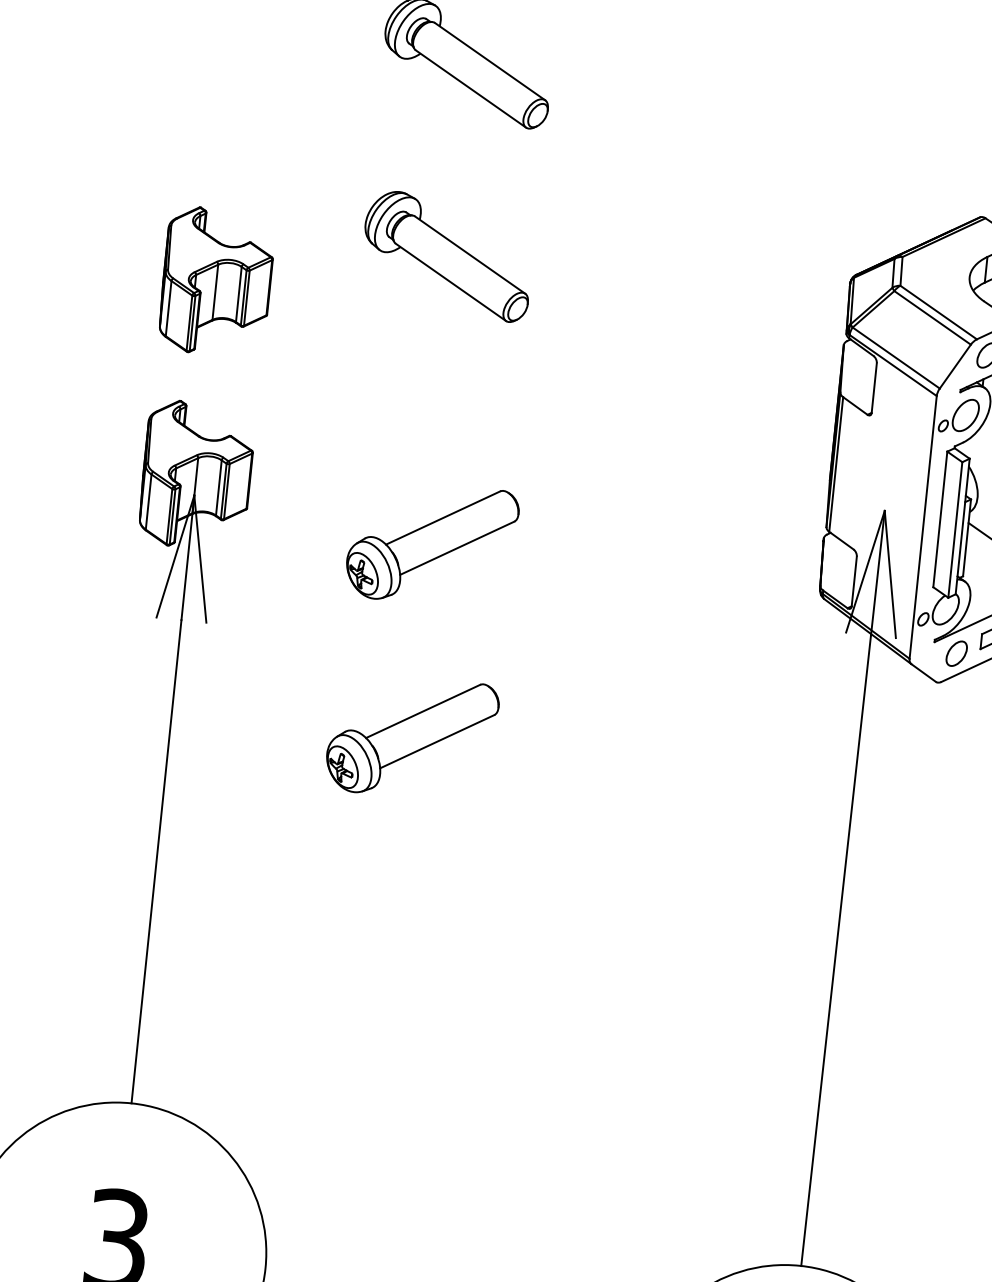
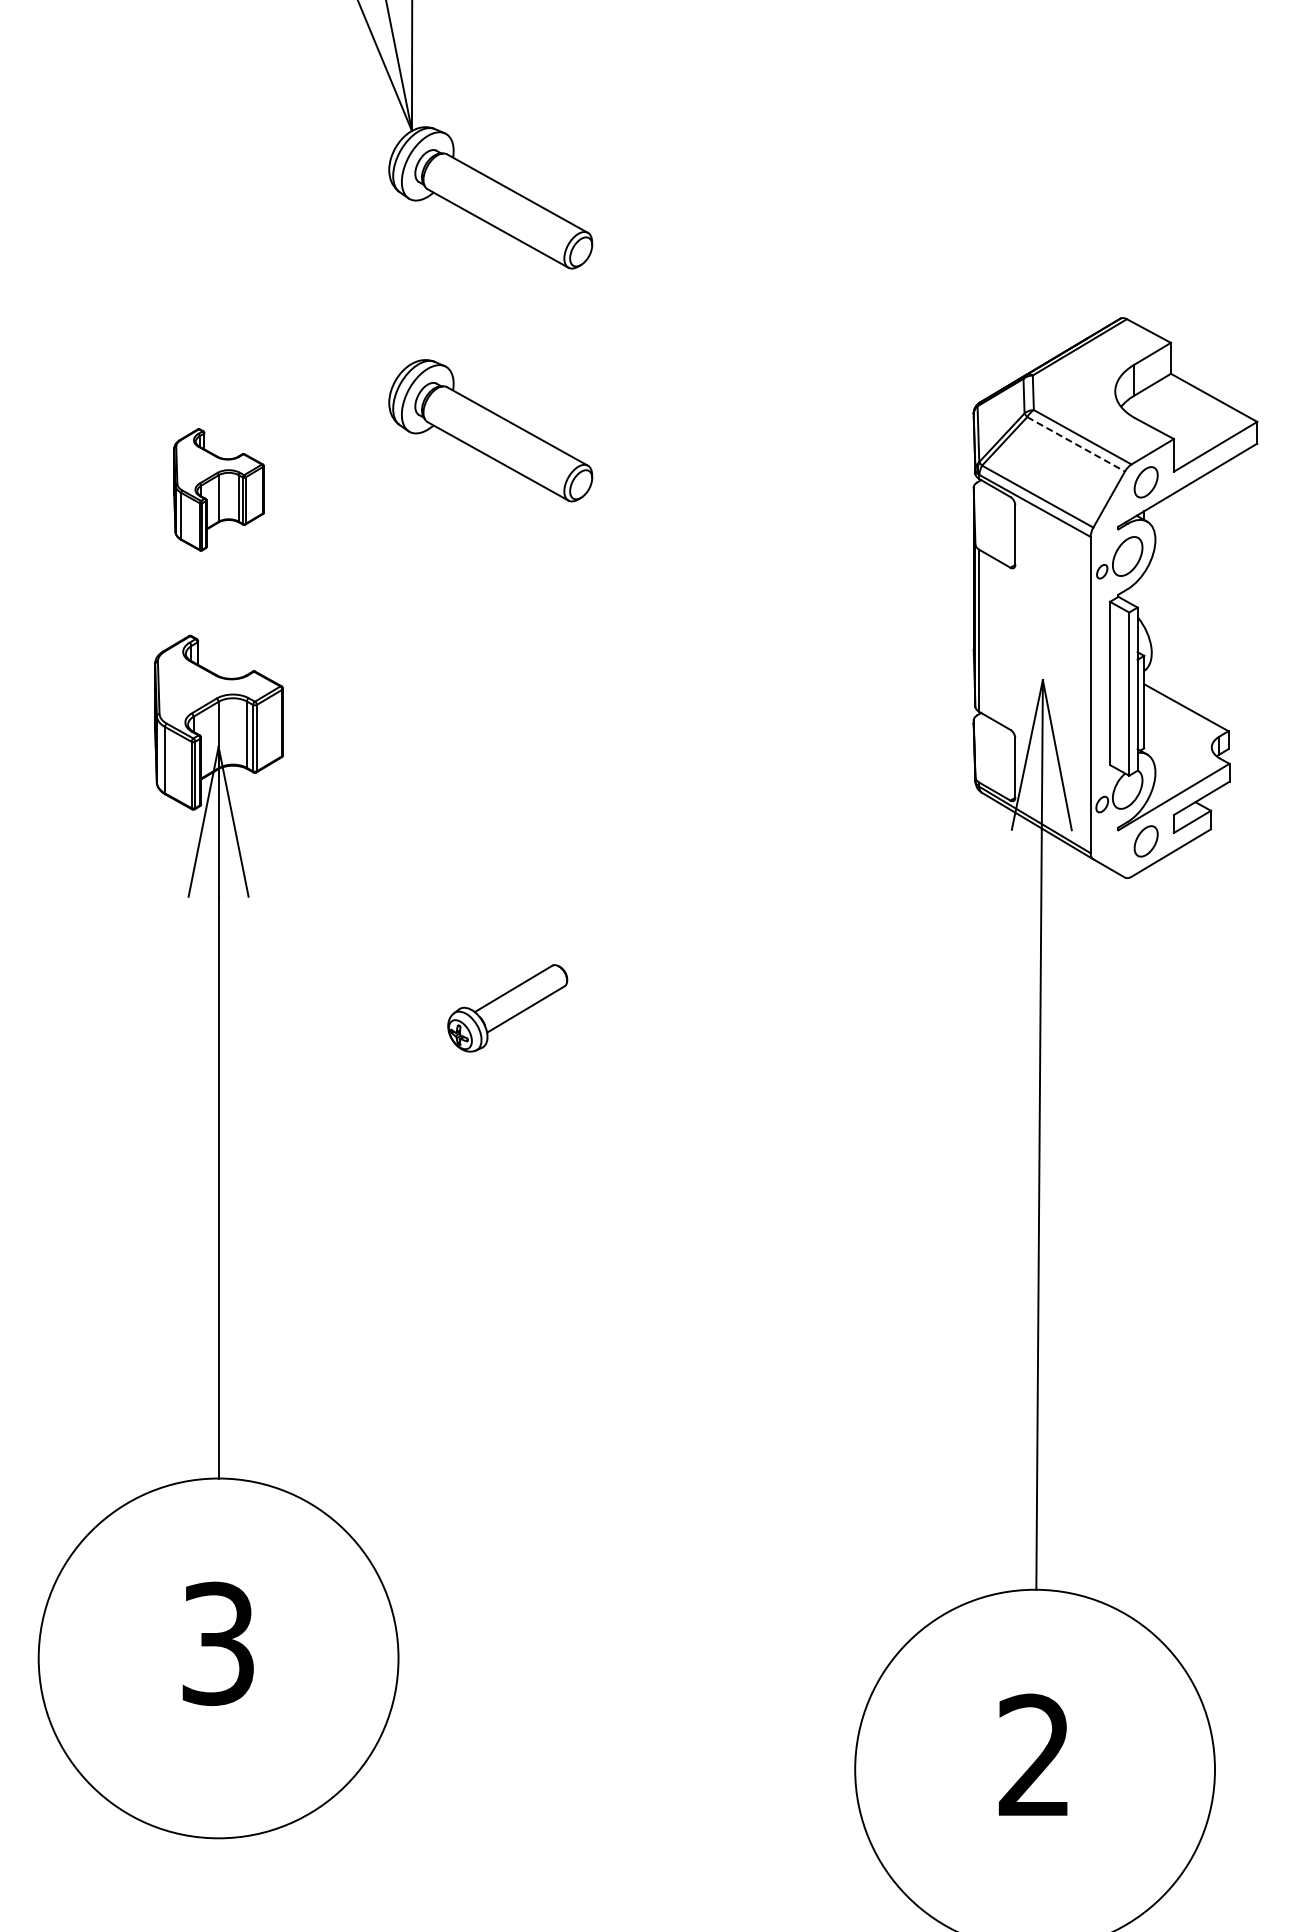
part: (216, 281) -> (218, 489), size x0.7
line: (932, 318) -> (1076, 444), solid -> dashed
part: (431, 544) -> (507, 775), removed
part: (411, 737) -> (507, 1008), size x0.6

